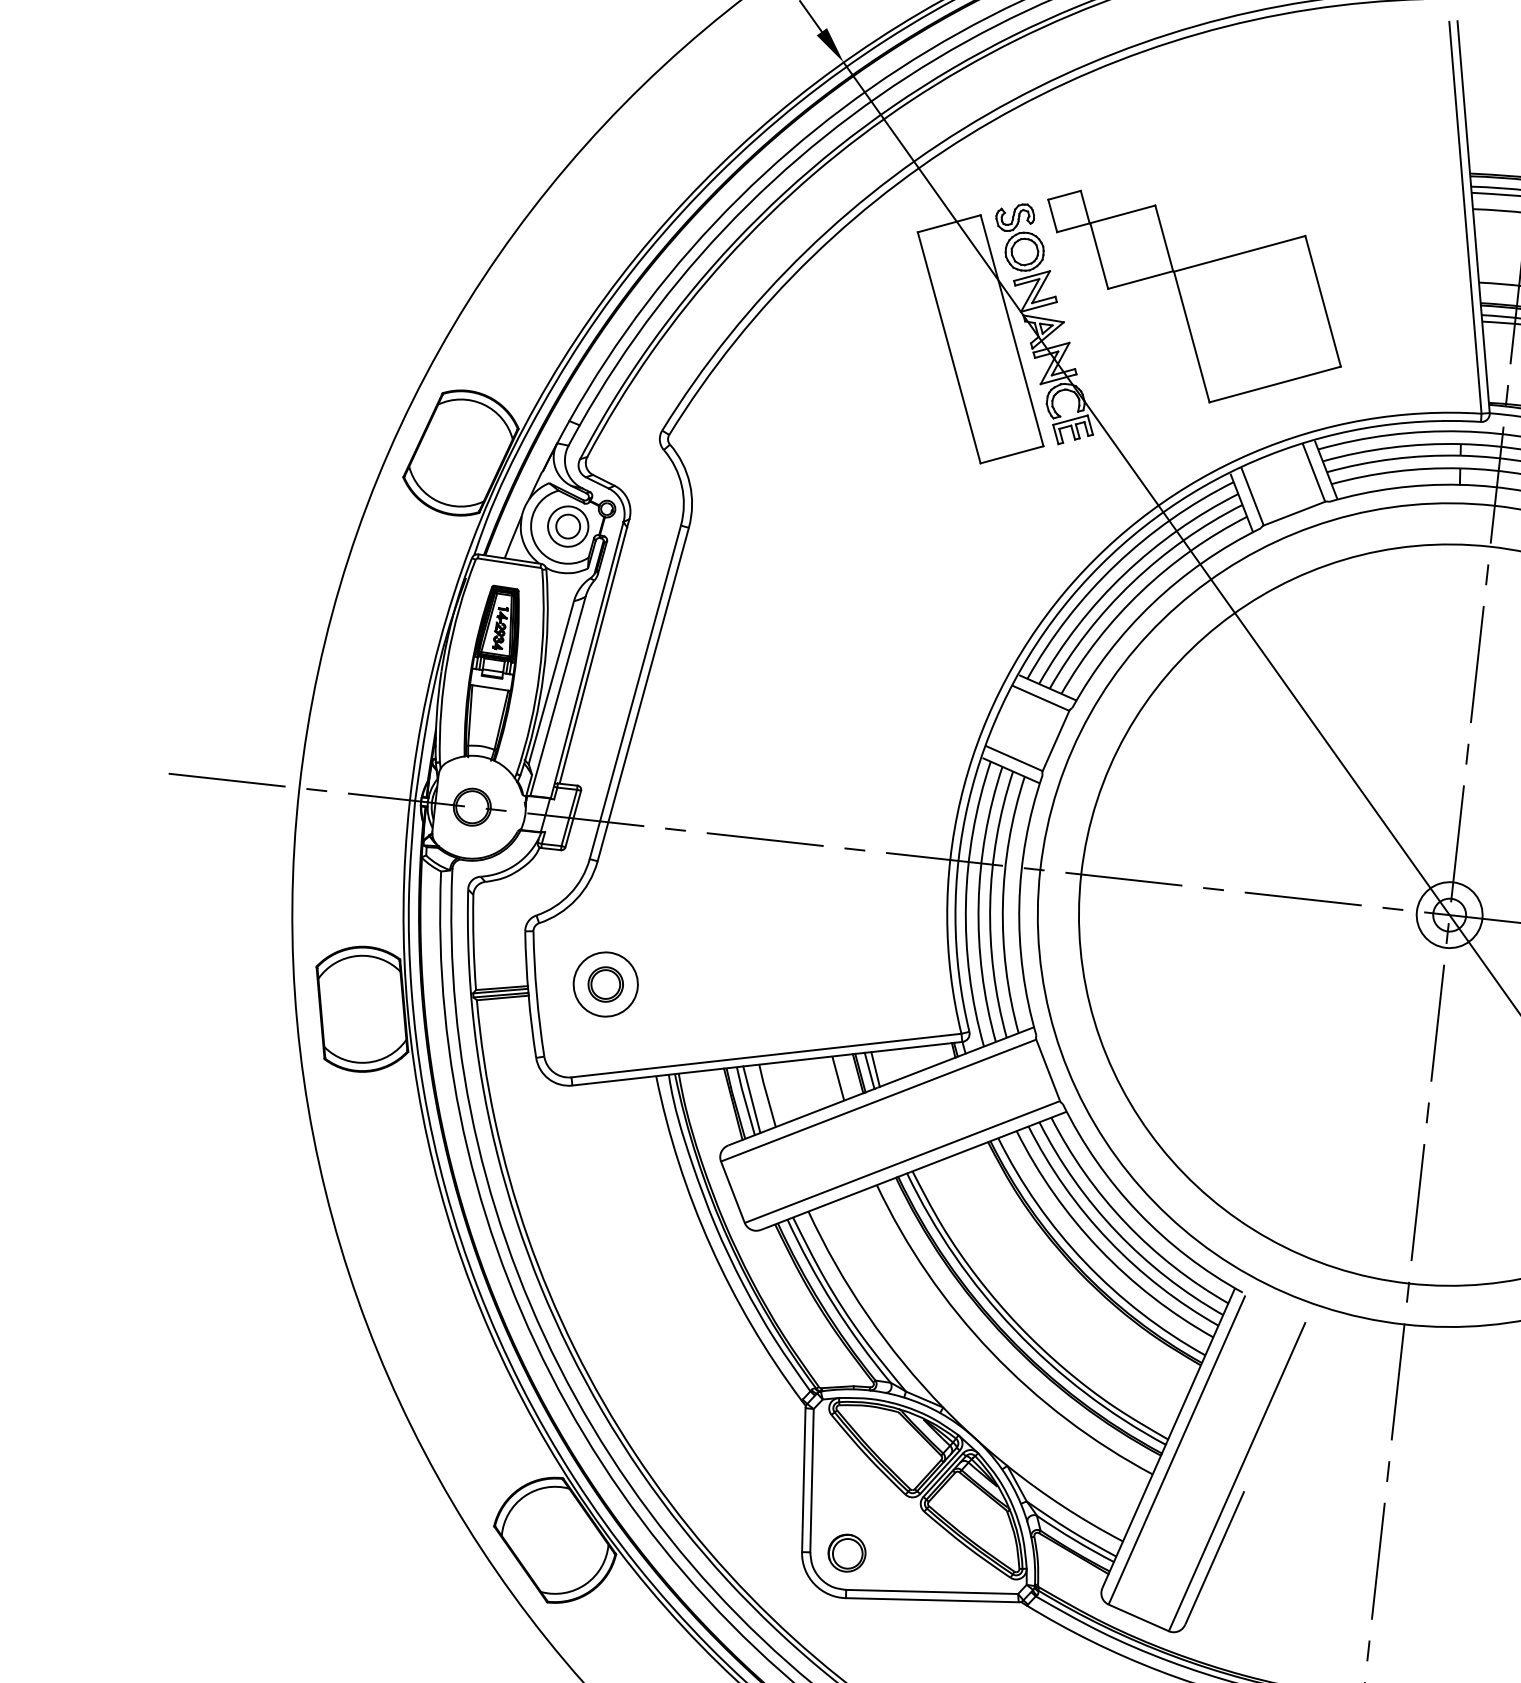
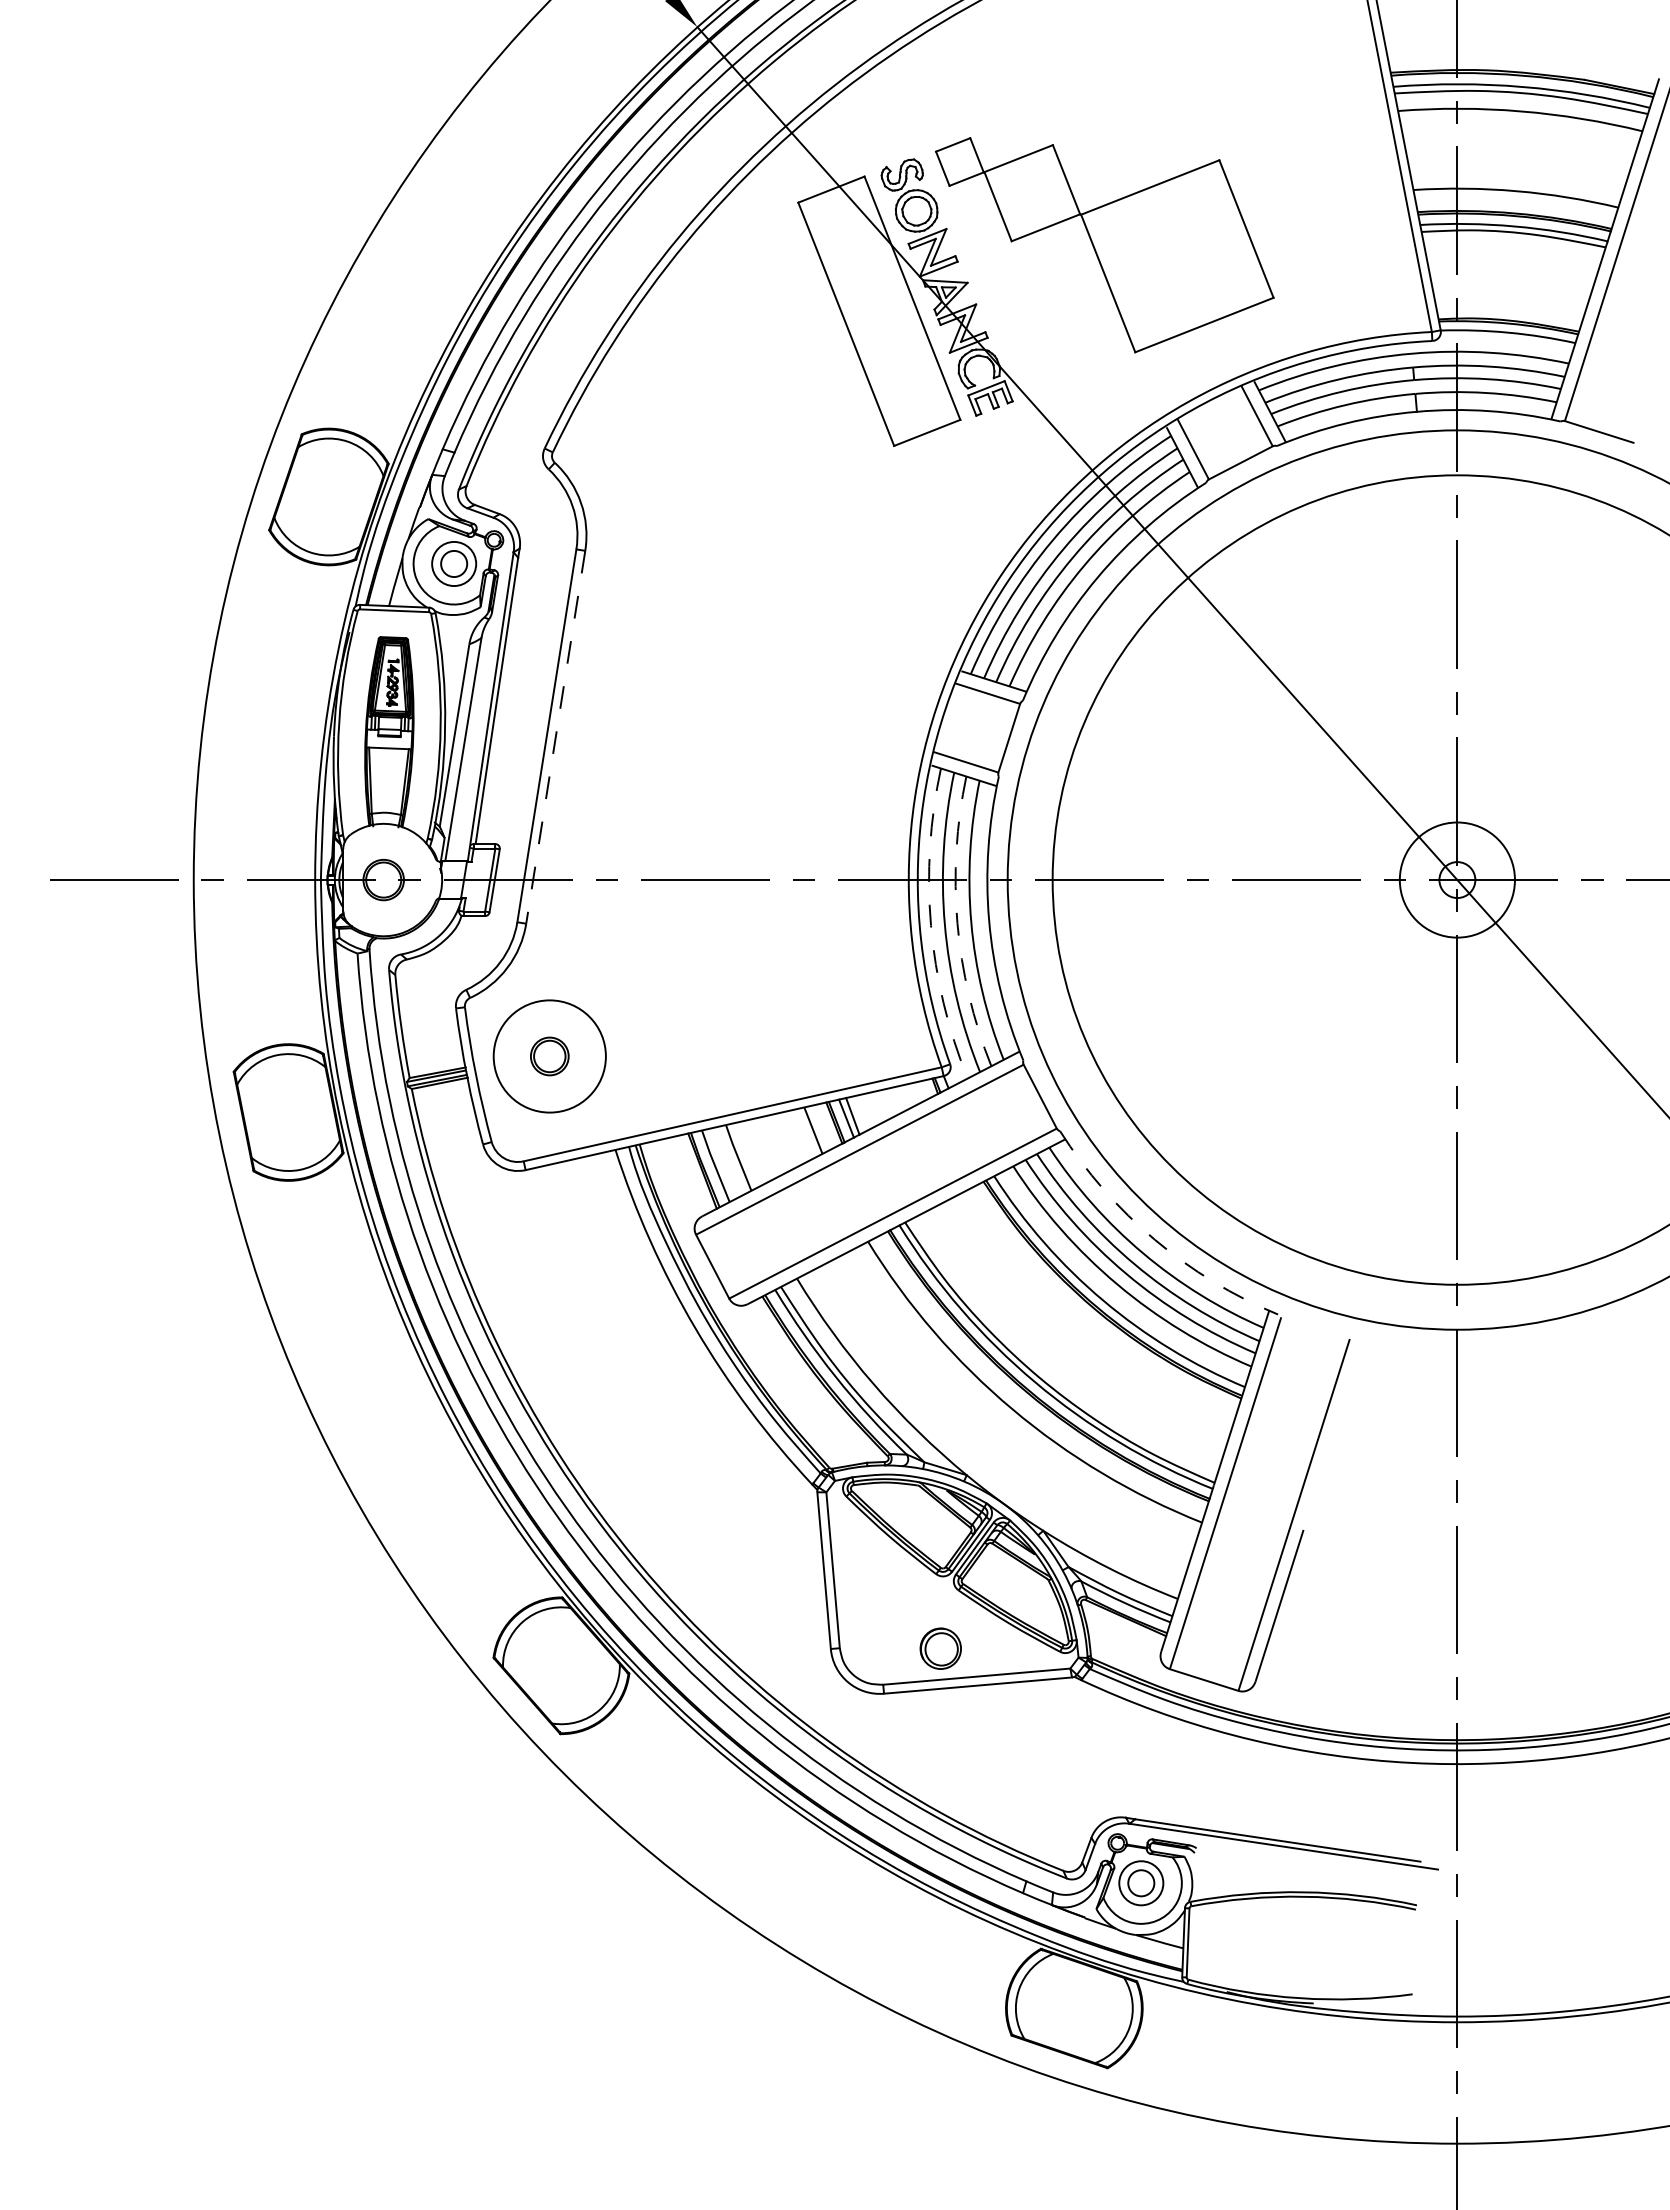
line: (643, 694) -> (555, 737), solid -> dashed
arc: (966, 903) -> (931, 925), solid -> dashed
arc: (990, 904) -> (957, 923), solid -> dashed
circle: (1449, 915) -> (1457, 880), size x1.6
circle: (605, 984) -> (549, 1056), size x1.6
line: (751, 1099) -> (721, 1163), removed
arc: (1137, 1211) -> (1154, 1239), solid -> dashed
part: (846, 1552) -> (940, 1648), moved

